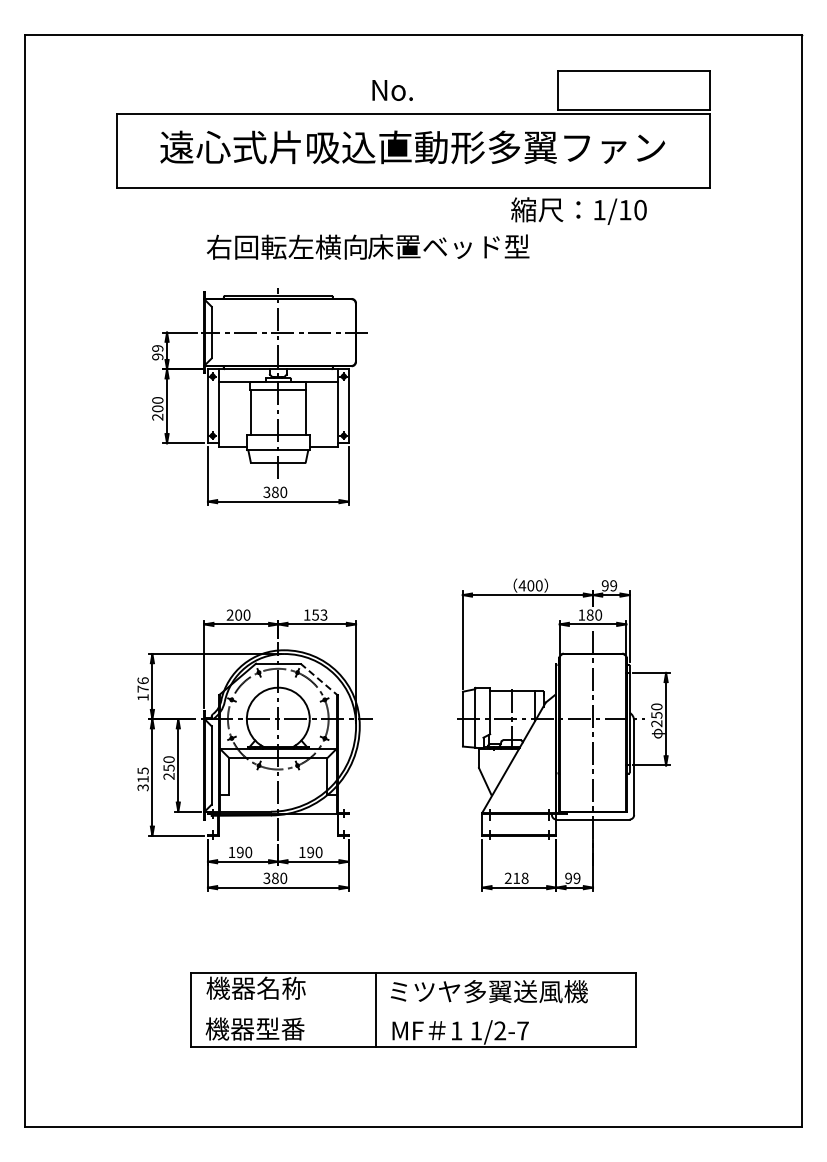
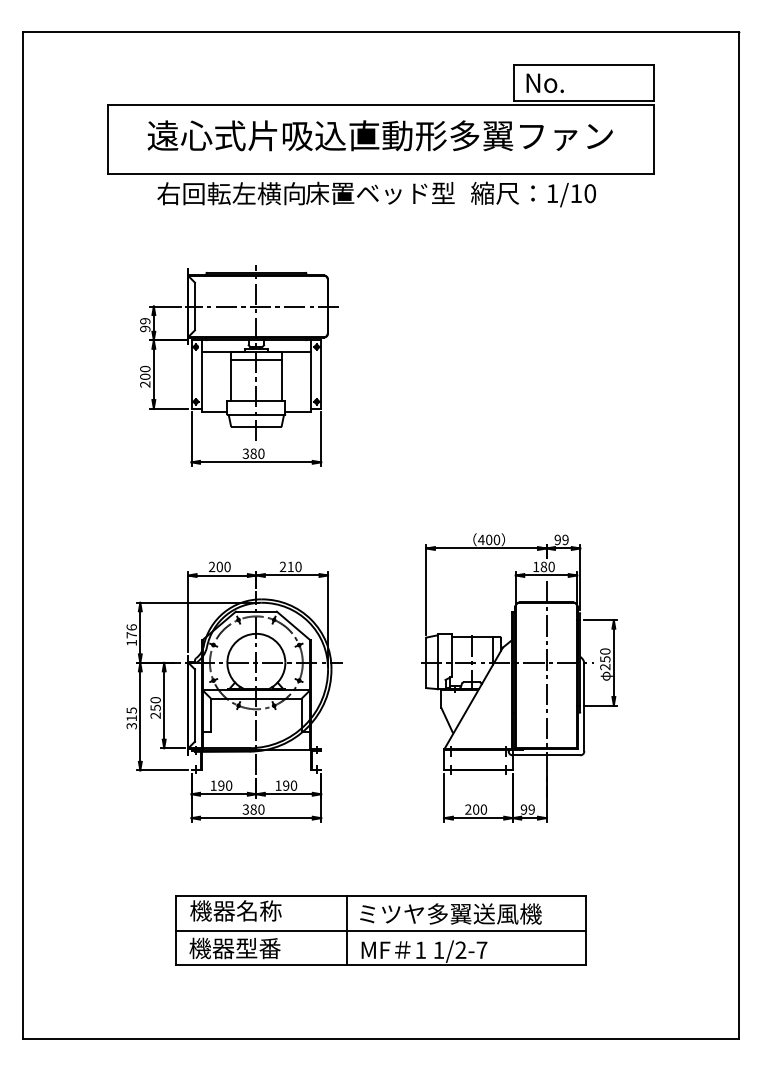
text: (392, 90) -> (545, 83), moved
text: (367, 246) -> (305, 193), moved
text: (315, 614) -> (290, 566), 153 -> 210
line: (318, 679) -> (293, 626), dashed -> solid
text: (520, 878) -> (479, 809), 218 -> 200
line: (413, 1009) -> (381, 930), added

